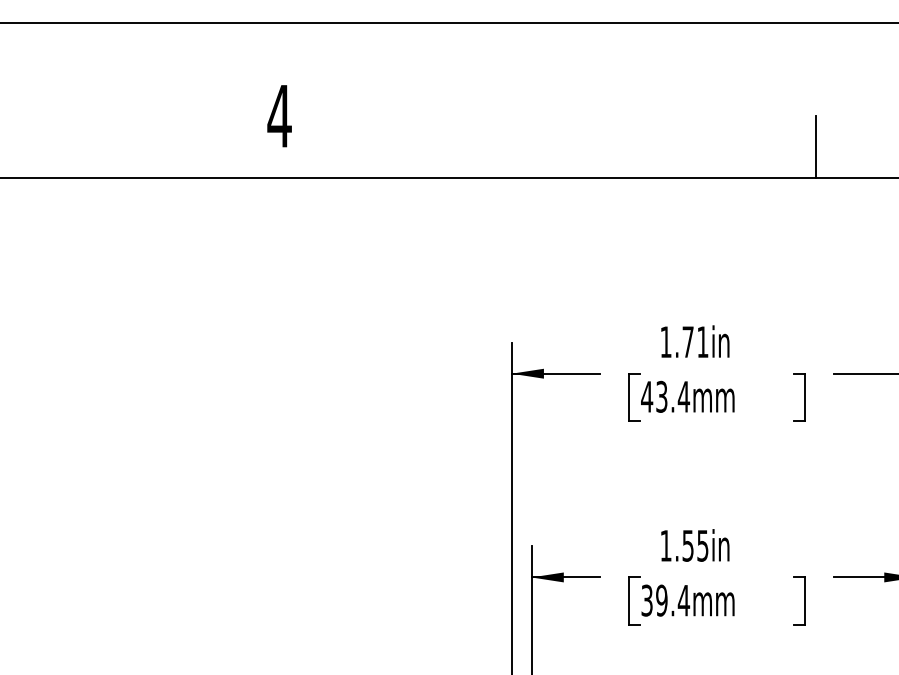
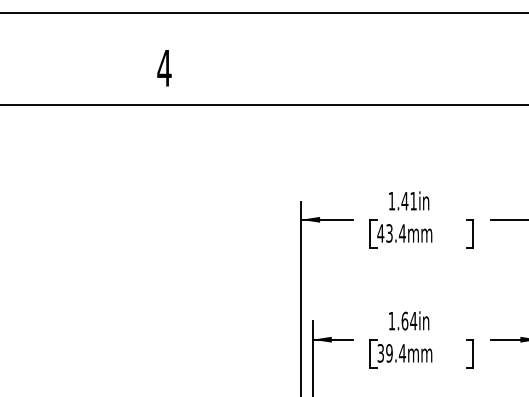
line: (816, 147) -> (480, 86), removed
text: (687, 342) -> (404, 201), 1.71in -> 1.41in
text: (695, 544) -> (409, 320), 1.55in -> 1.64in

